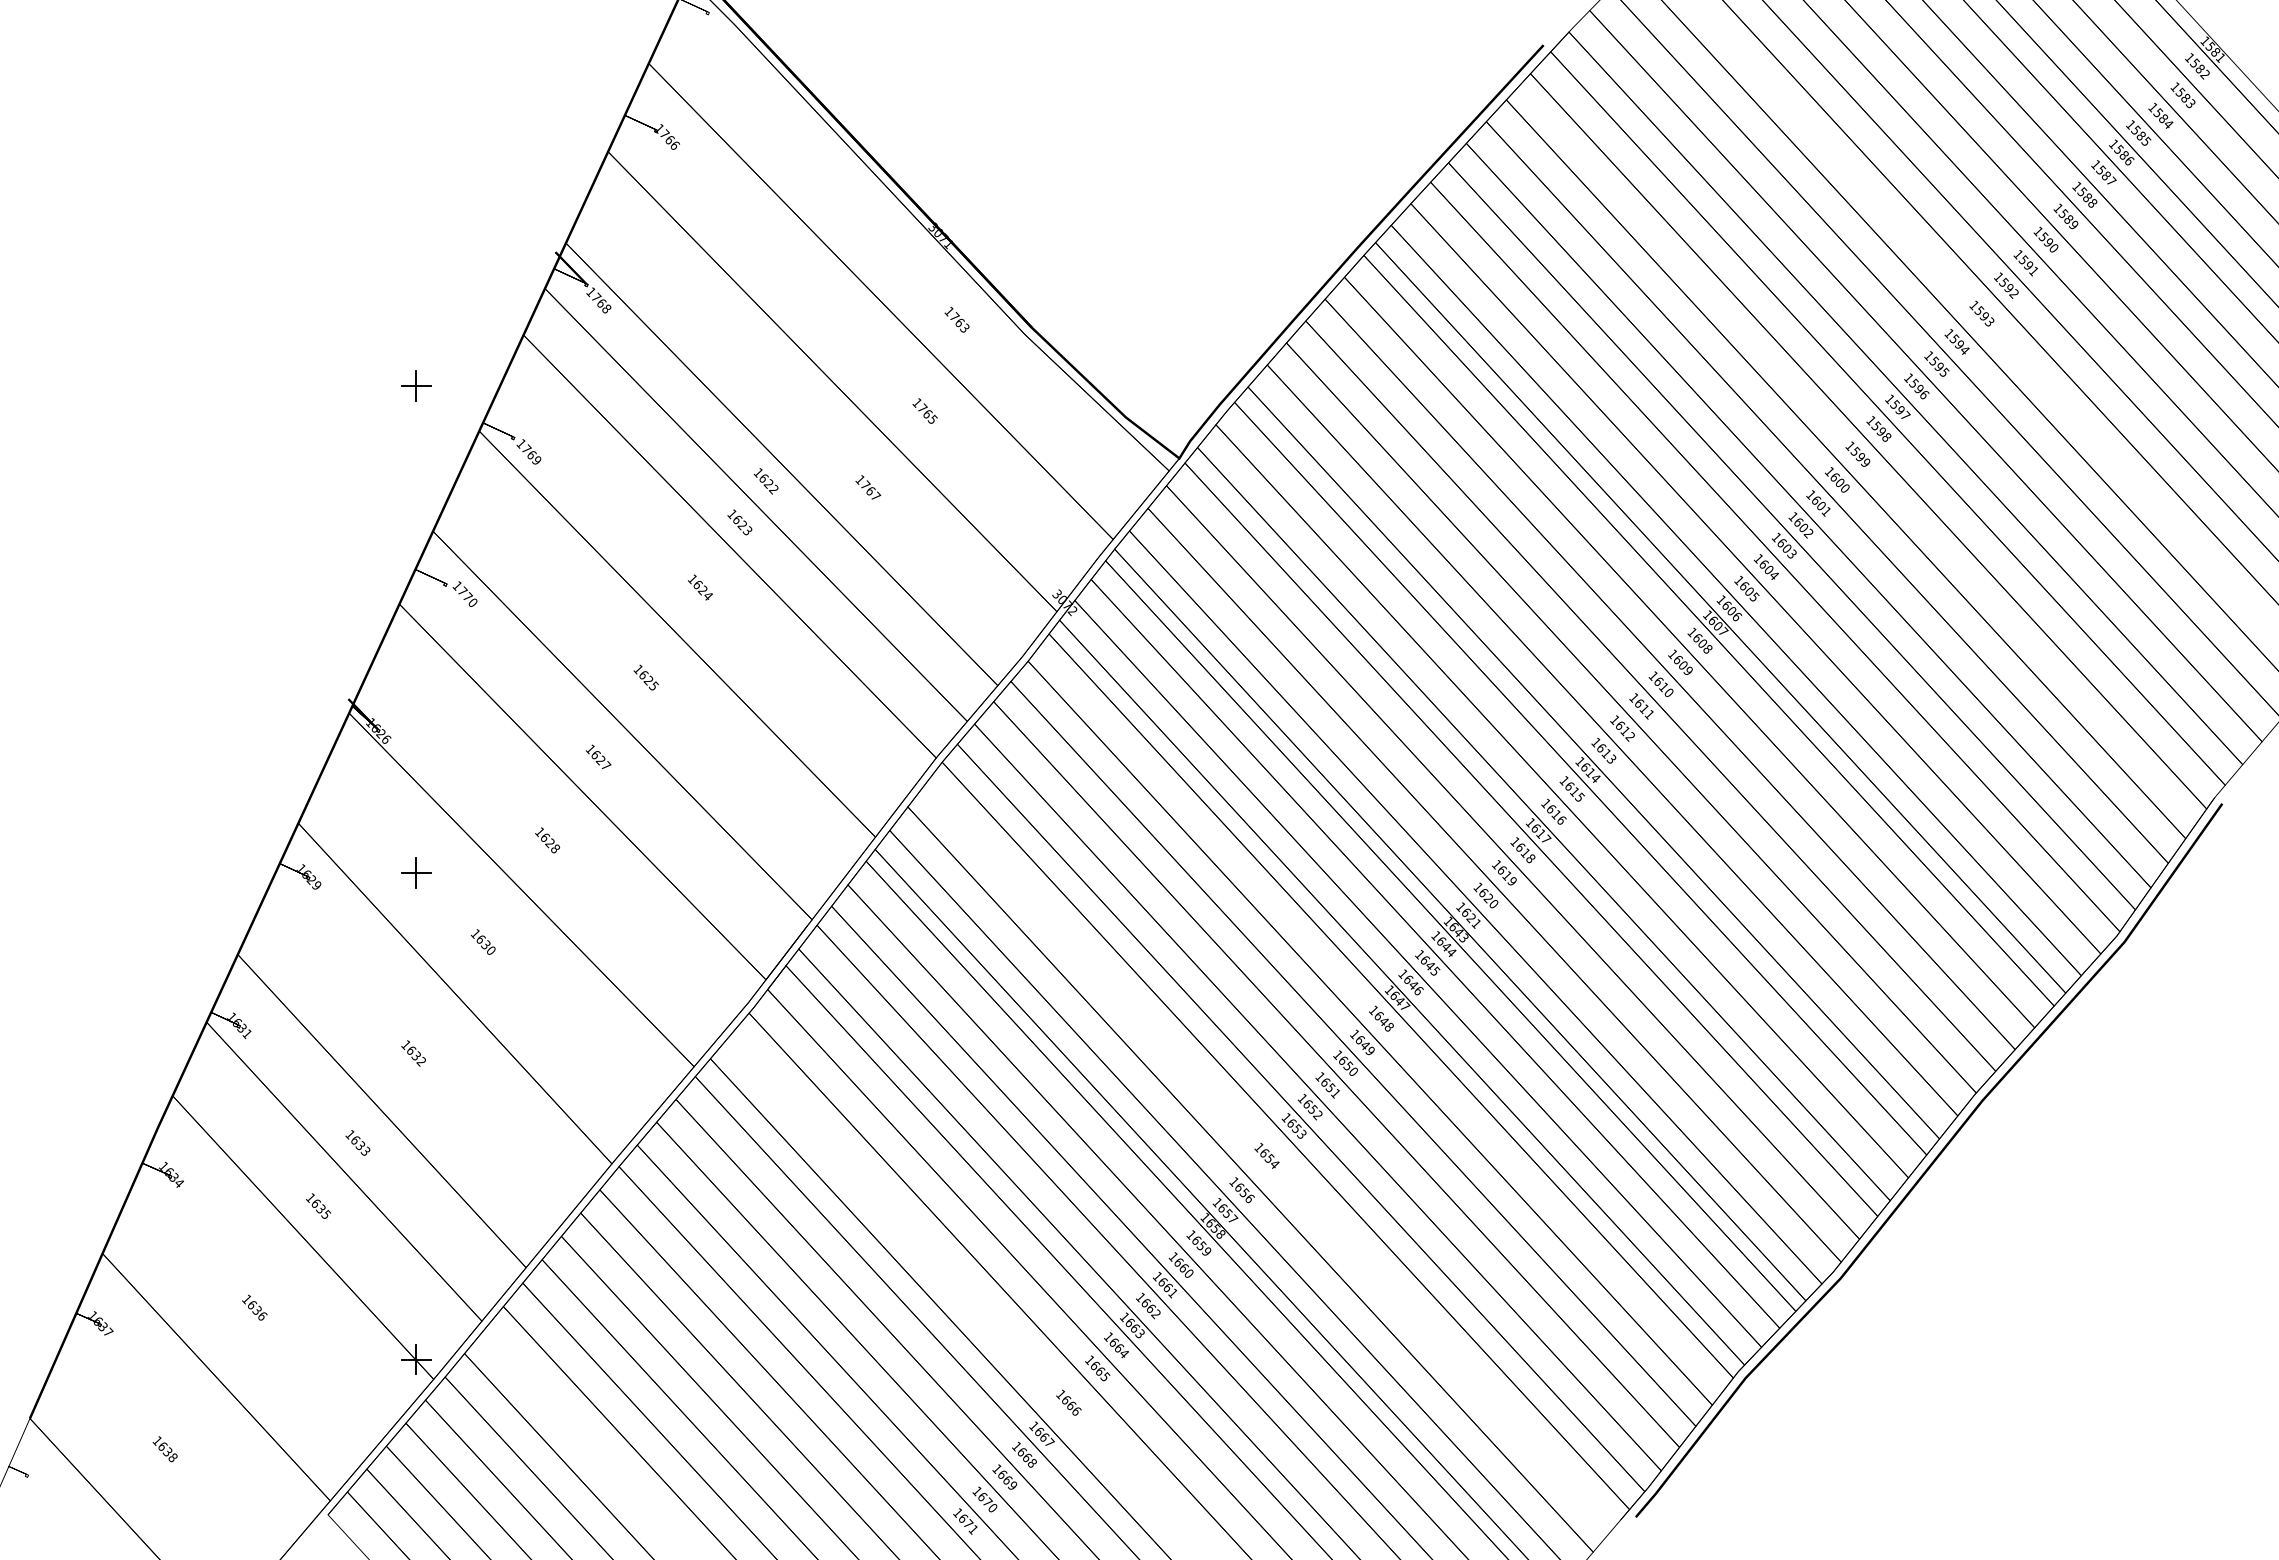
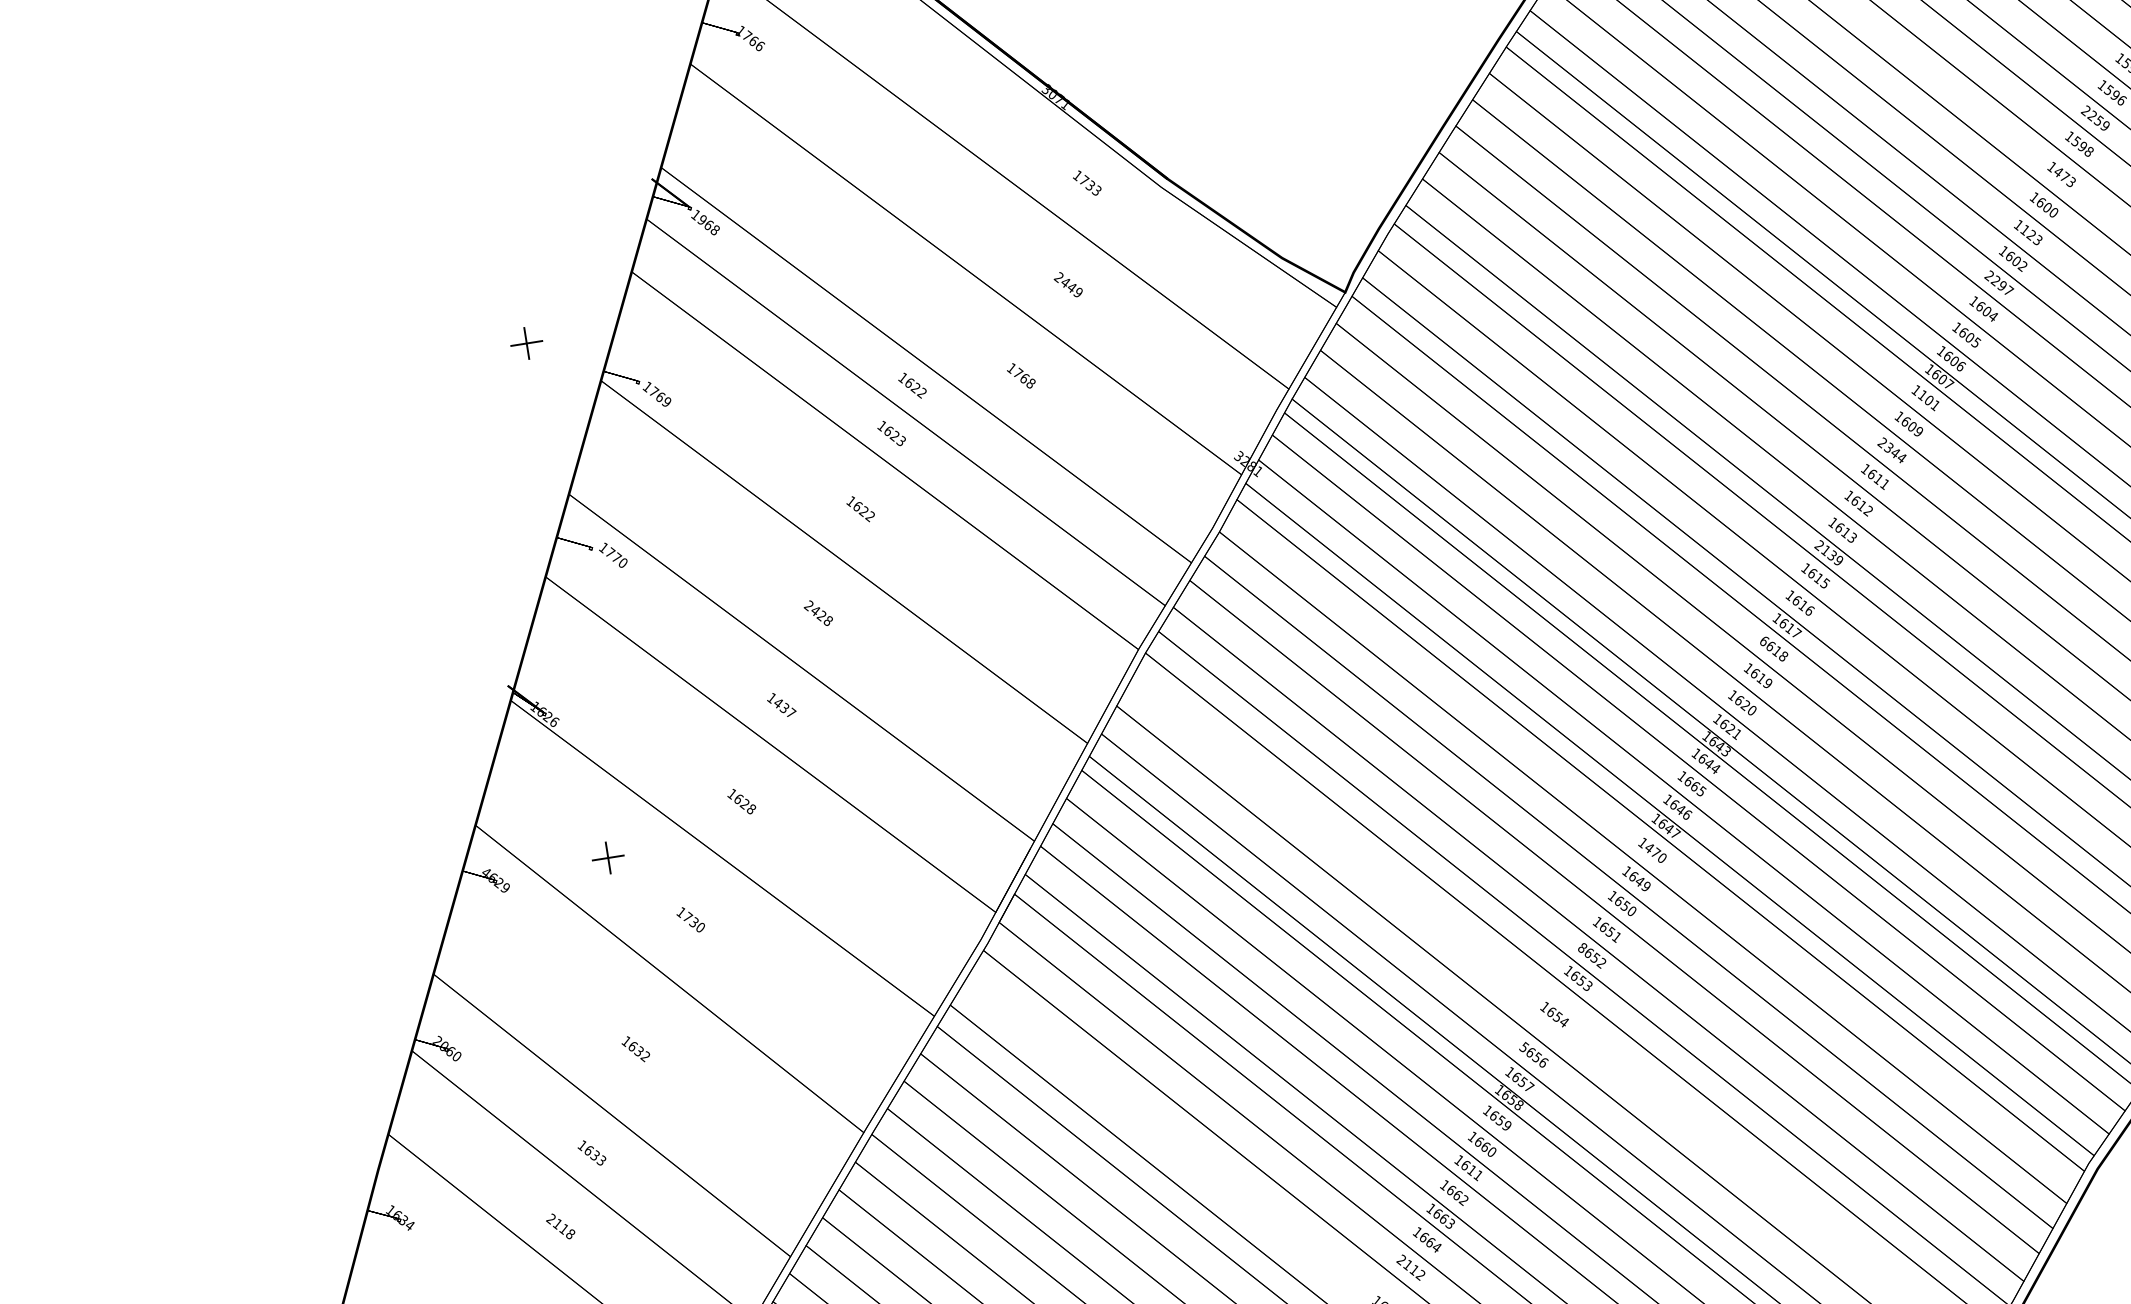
text: (596, 296) -> (702, 218), 1768 -> 1968
text: (959, 322) -> (1090, 185), 1763 -> 1733
text: (1897, 406) -> (2095, 117), 1597 -> 2259
text: (924, 410) -> (1067, 284), 1765 -> 2449
text: (1860, 456) -> (2064, 176), 1599 -> 1473
text: (876, 496) -> (1031, 383), 1767 -> 1768
text: (1820, 505) -> (2030, 234), 1601 -> 1123
text: (1784, 545) -> (1999, 283), 1603 -> 2297
text: (707, 596) -> (869, 517), 1624 -> 1622
text: (1067, 604) -> (1251, 465), 3072 -> 3281
text: (1702, 643) -> (1928, 400), 1608 -> 1101
text: (645, 677) -> (817, 613), 1625 -> 2428
text: (1660, 684) -> (1891, 450), 1610 -> 2344
text: (598, 758) -> (781, 706), 1627 -> 1437
text: (1587, 769) -> (1828, 552), 1614 -> 2139
text: (1515, 841) -> (1764, 640), 1618 -> 6618
text: (300, 868) -> (485, 872), 1629 -> 4629
text: (481, 938) -> (688, 916), 1630 -> 1730
text: (1430, 966) -> (1695, 787), 1645 -> 1665
text: (1383, 1021) -> (1655, 853), 1648 -> 1470
text: (238, 1025) -> (446, 1048), 1631 -> 2060
text: (1302, 1098) -> (1582, 948), 1652 -> 8652
text: (1234, 1181) -> (1524, 1047), 1656 -> 5656
text: (318, 1206) -> (560, 1226), 1635 -> 2118
text: (1167, 1287) -> (1471, 1170), 1661 -> 1611
text: (1097, 1368) -> (1411, 1267), 1665 -> 2112

